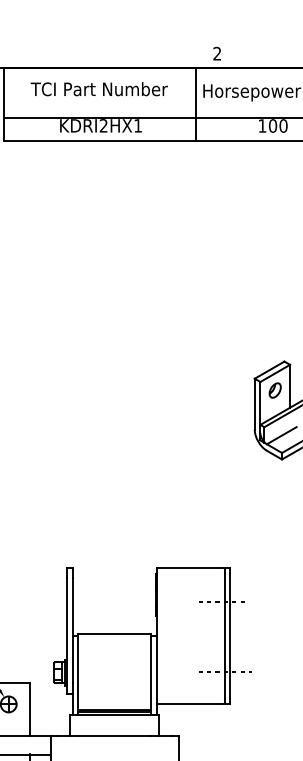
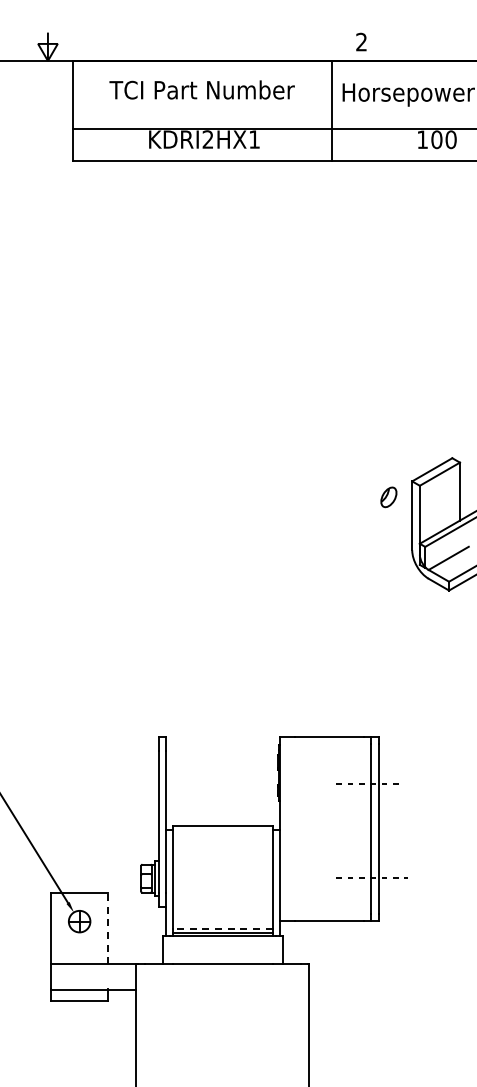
part: (274, 390) -> (388, 497), moved
line: (30, 709) -> (108, 928), solid -> dashed
line: (114, 709) -> (222, 928), solid -> dashed

